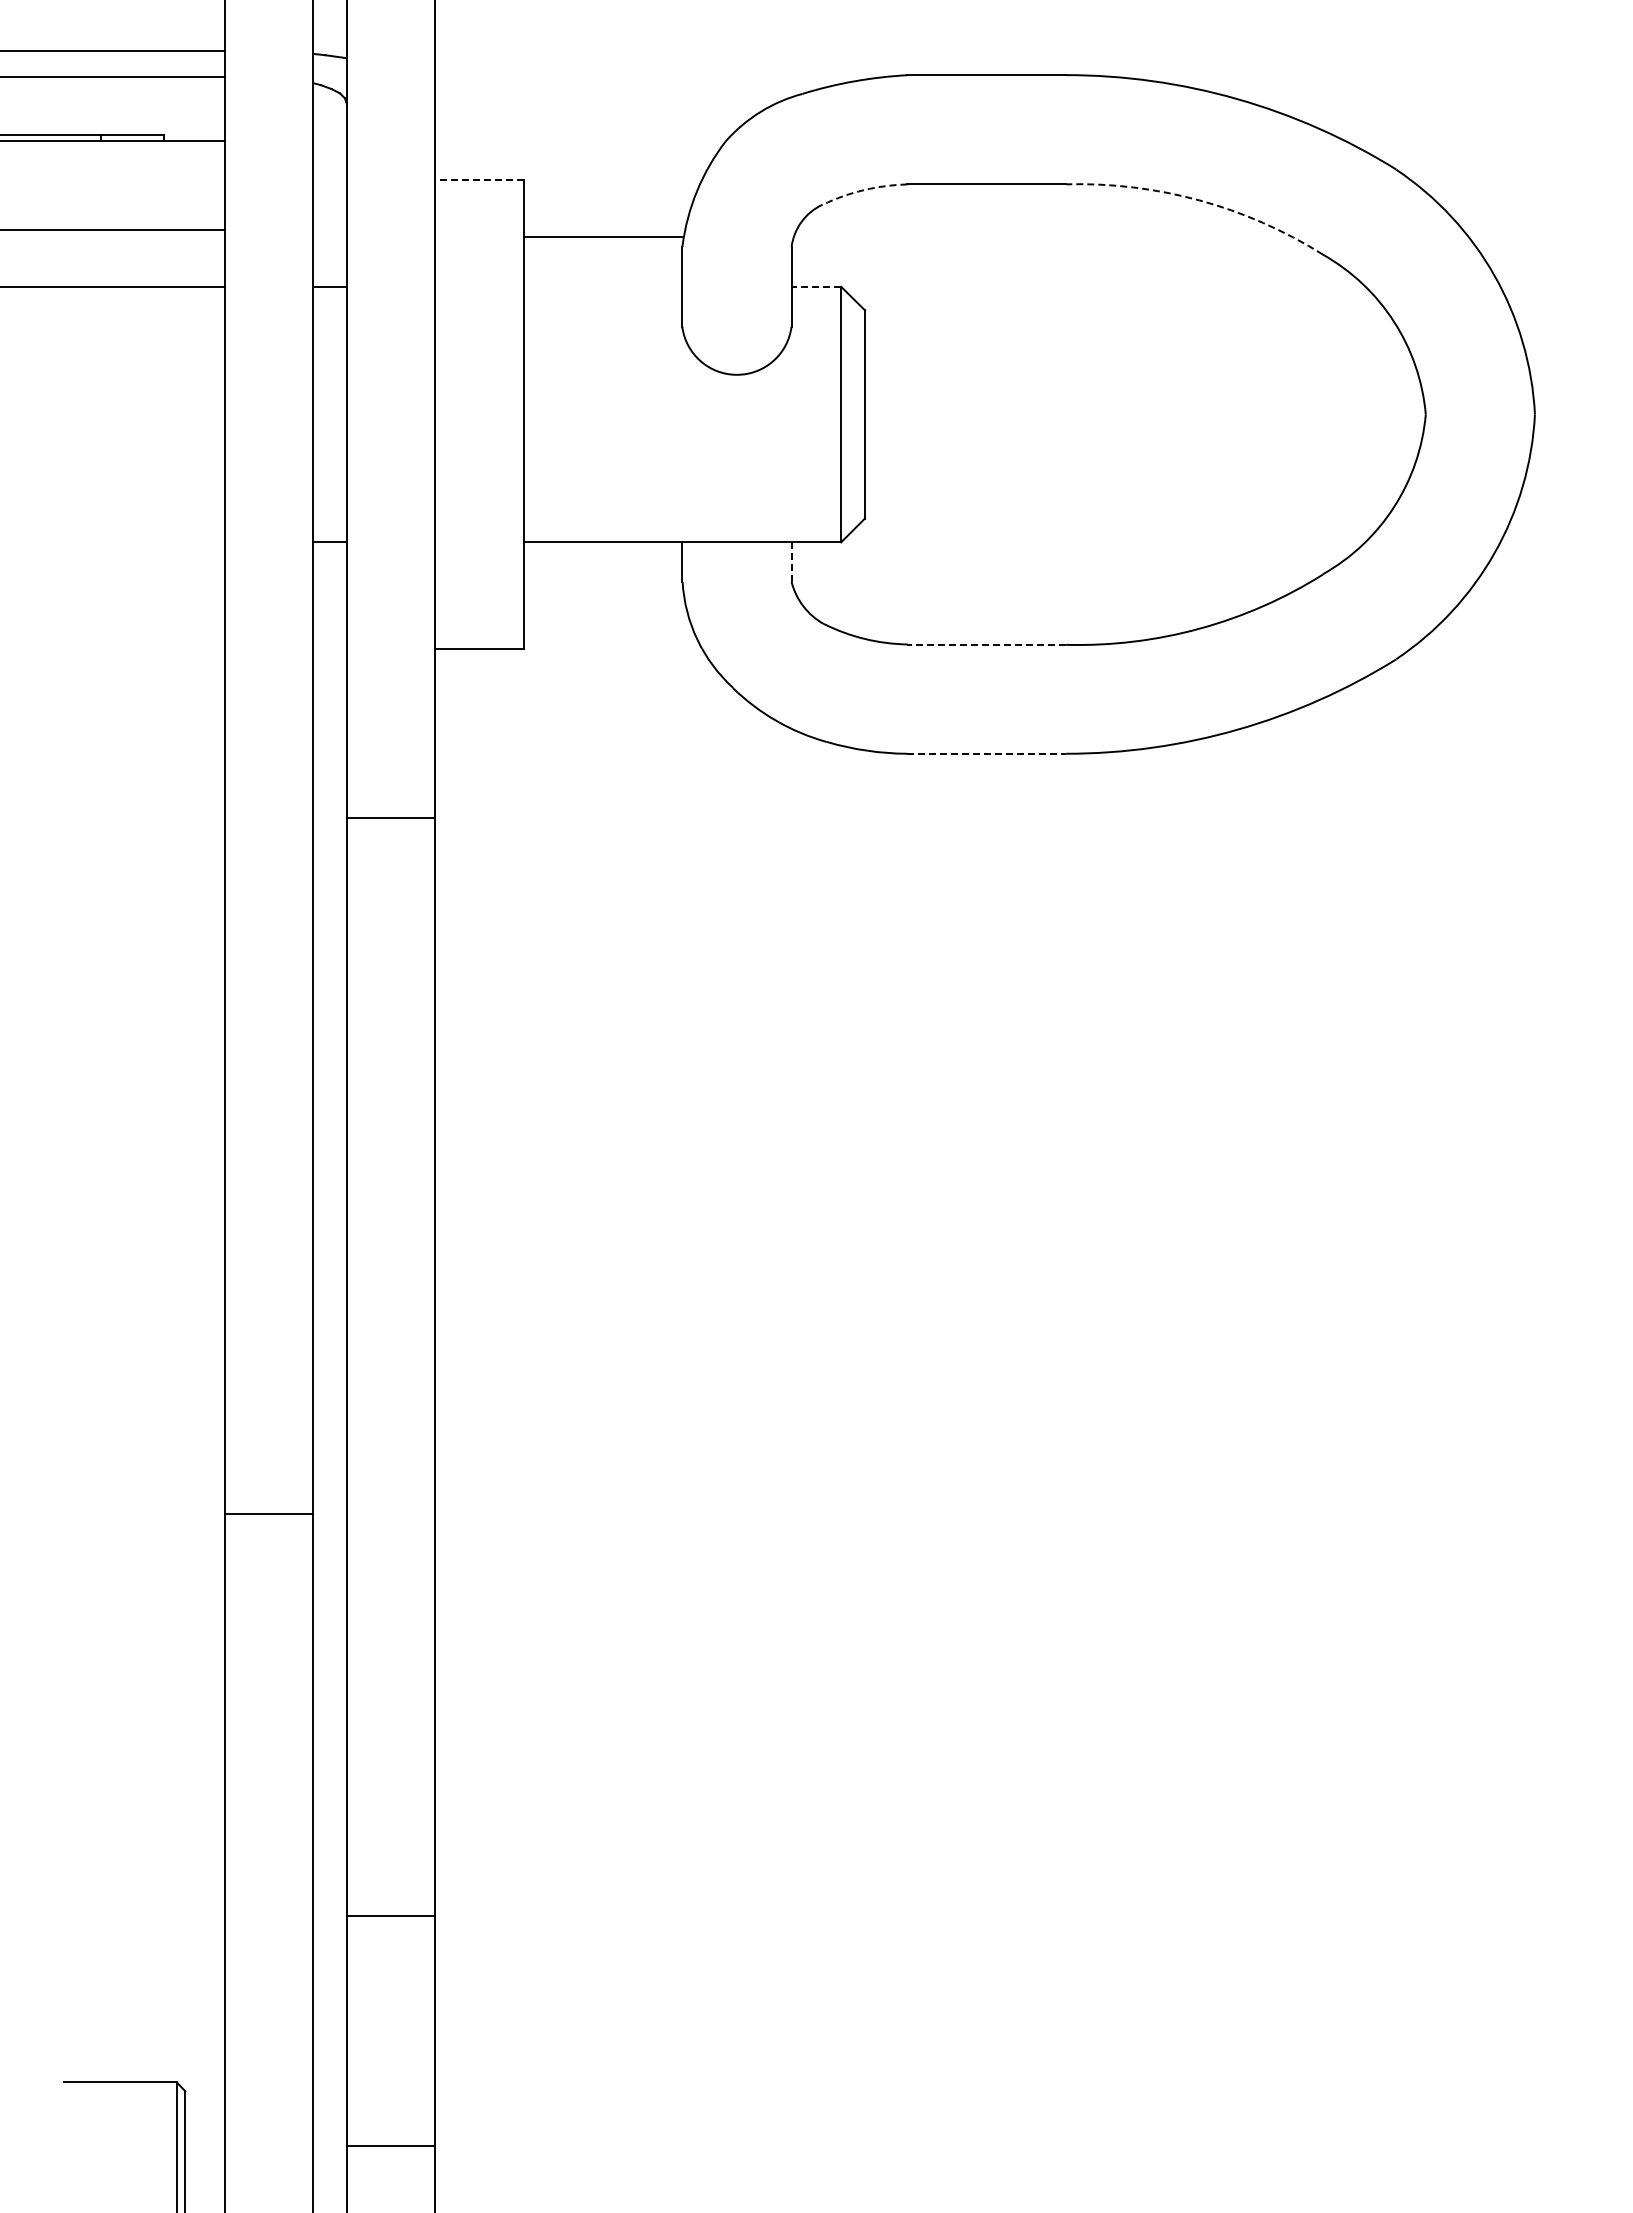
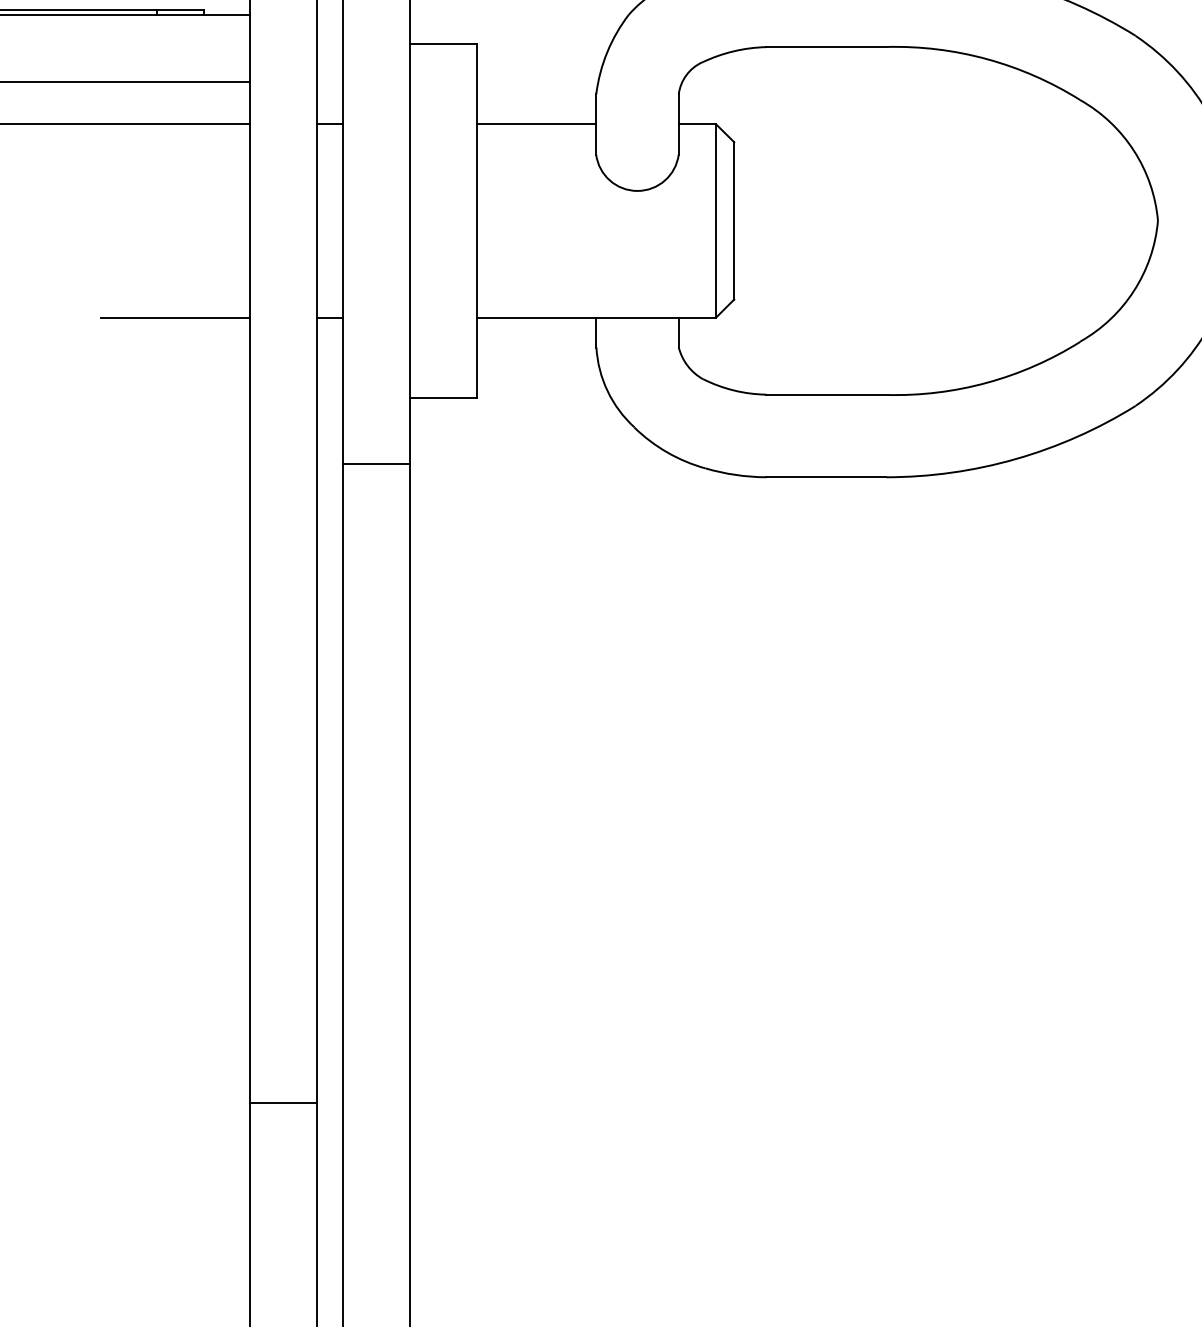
line: (479, 180) -> (442, 44), dashed -> solid
arc: (863, 190) -> (733, 51), dashed -> solid
arc: (1199, 200) -> (986, 59), dashed -> solid
line: (602, 236) -> (535, 124), moved
line: (816, 286) -> (697, 124), dashed -> solid
line: (125, 542) -> (175, 317), added
line: (791, 562) -> (678, 332), dashed -> solid
line: (986, 644) -> (826, 394), dashed -> solid
line: (987, 753) -> (826, 477), dashed -> solid
line: (390, 818) -> (375, 464), moved
line: (268, 1513) -> (283, 1102), moved

